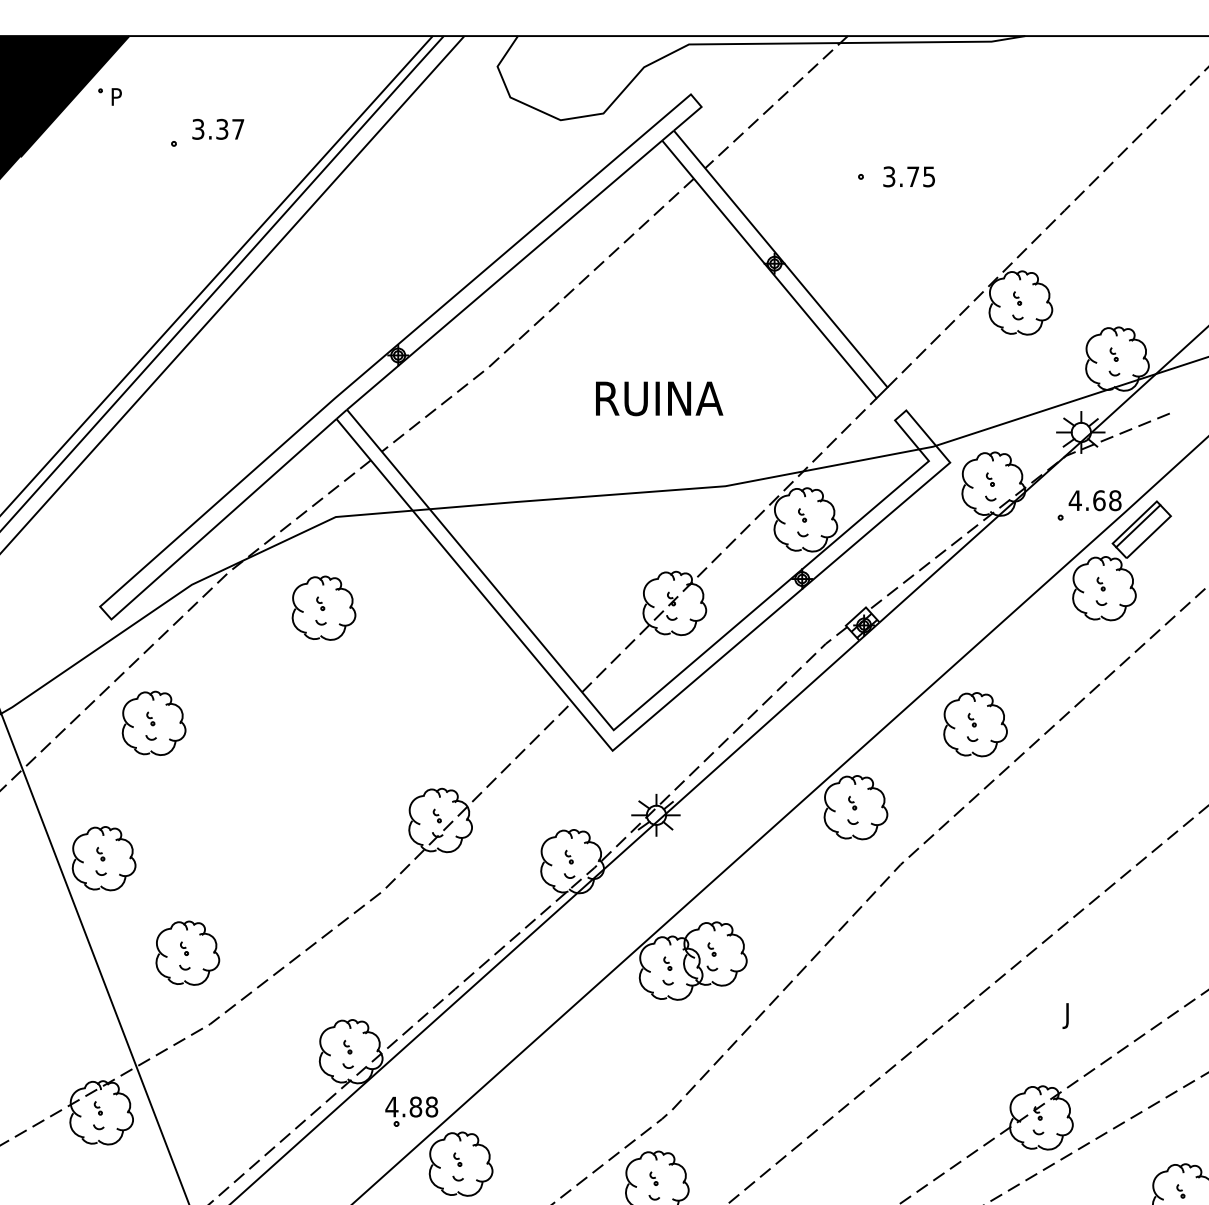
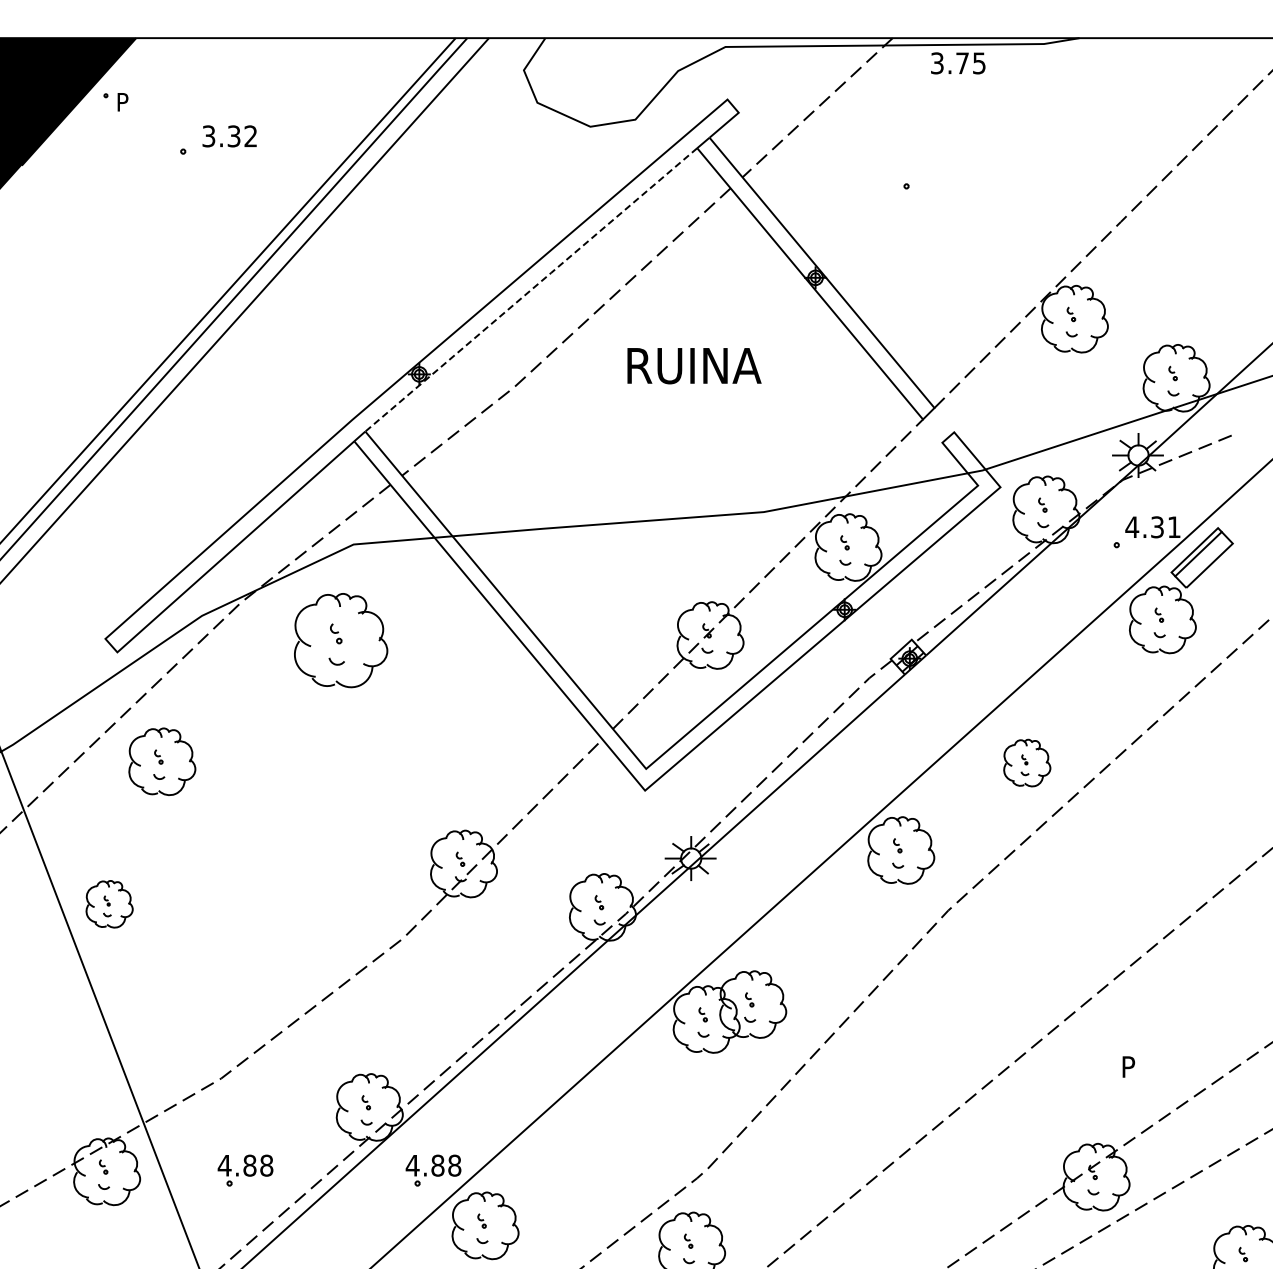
text: (237, 129) -> (250, 136), 3.37 -> 3.32
text: (909, 176) -> (958, 63), moved
line: (504, 274) -> (531, 289), solid -> dashed
text: (659, 399) -> (694, 366), moved
text: (1106, 500) -> (1165, 527), 4.68 -> 4.31
part: (324, 608) -> (341, 640), size x1.4
part: (975, 724) -> (1027, 762), size x0.7
part: (103, 858) -> (109, 904), size x0.7
part: (187, 952) -> (197, 1003), removed
text: (1069, 1015) -> (1126, 1069), J -> P
part: (233, 1111) -> (245, 1170), added

